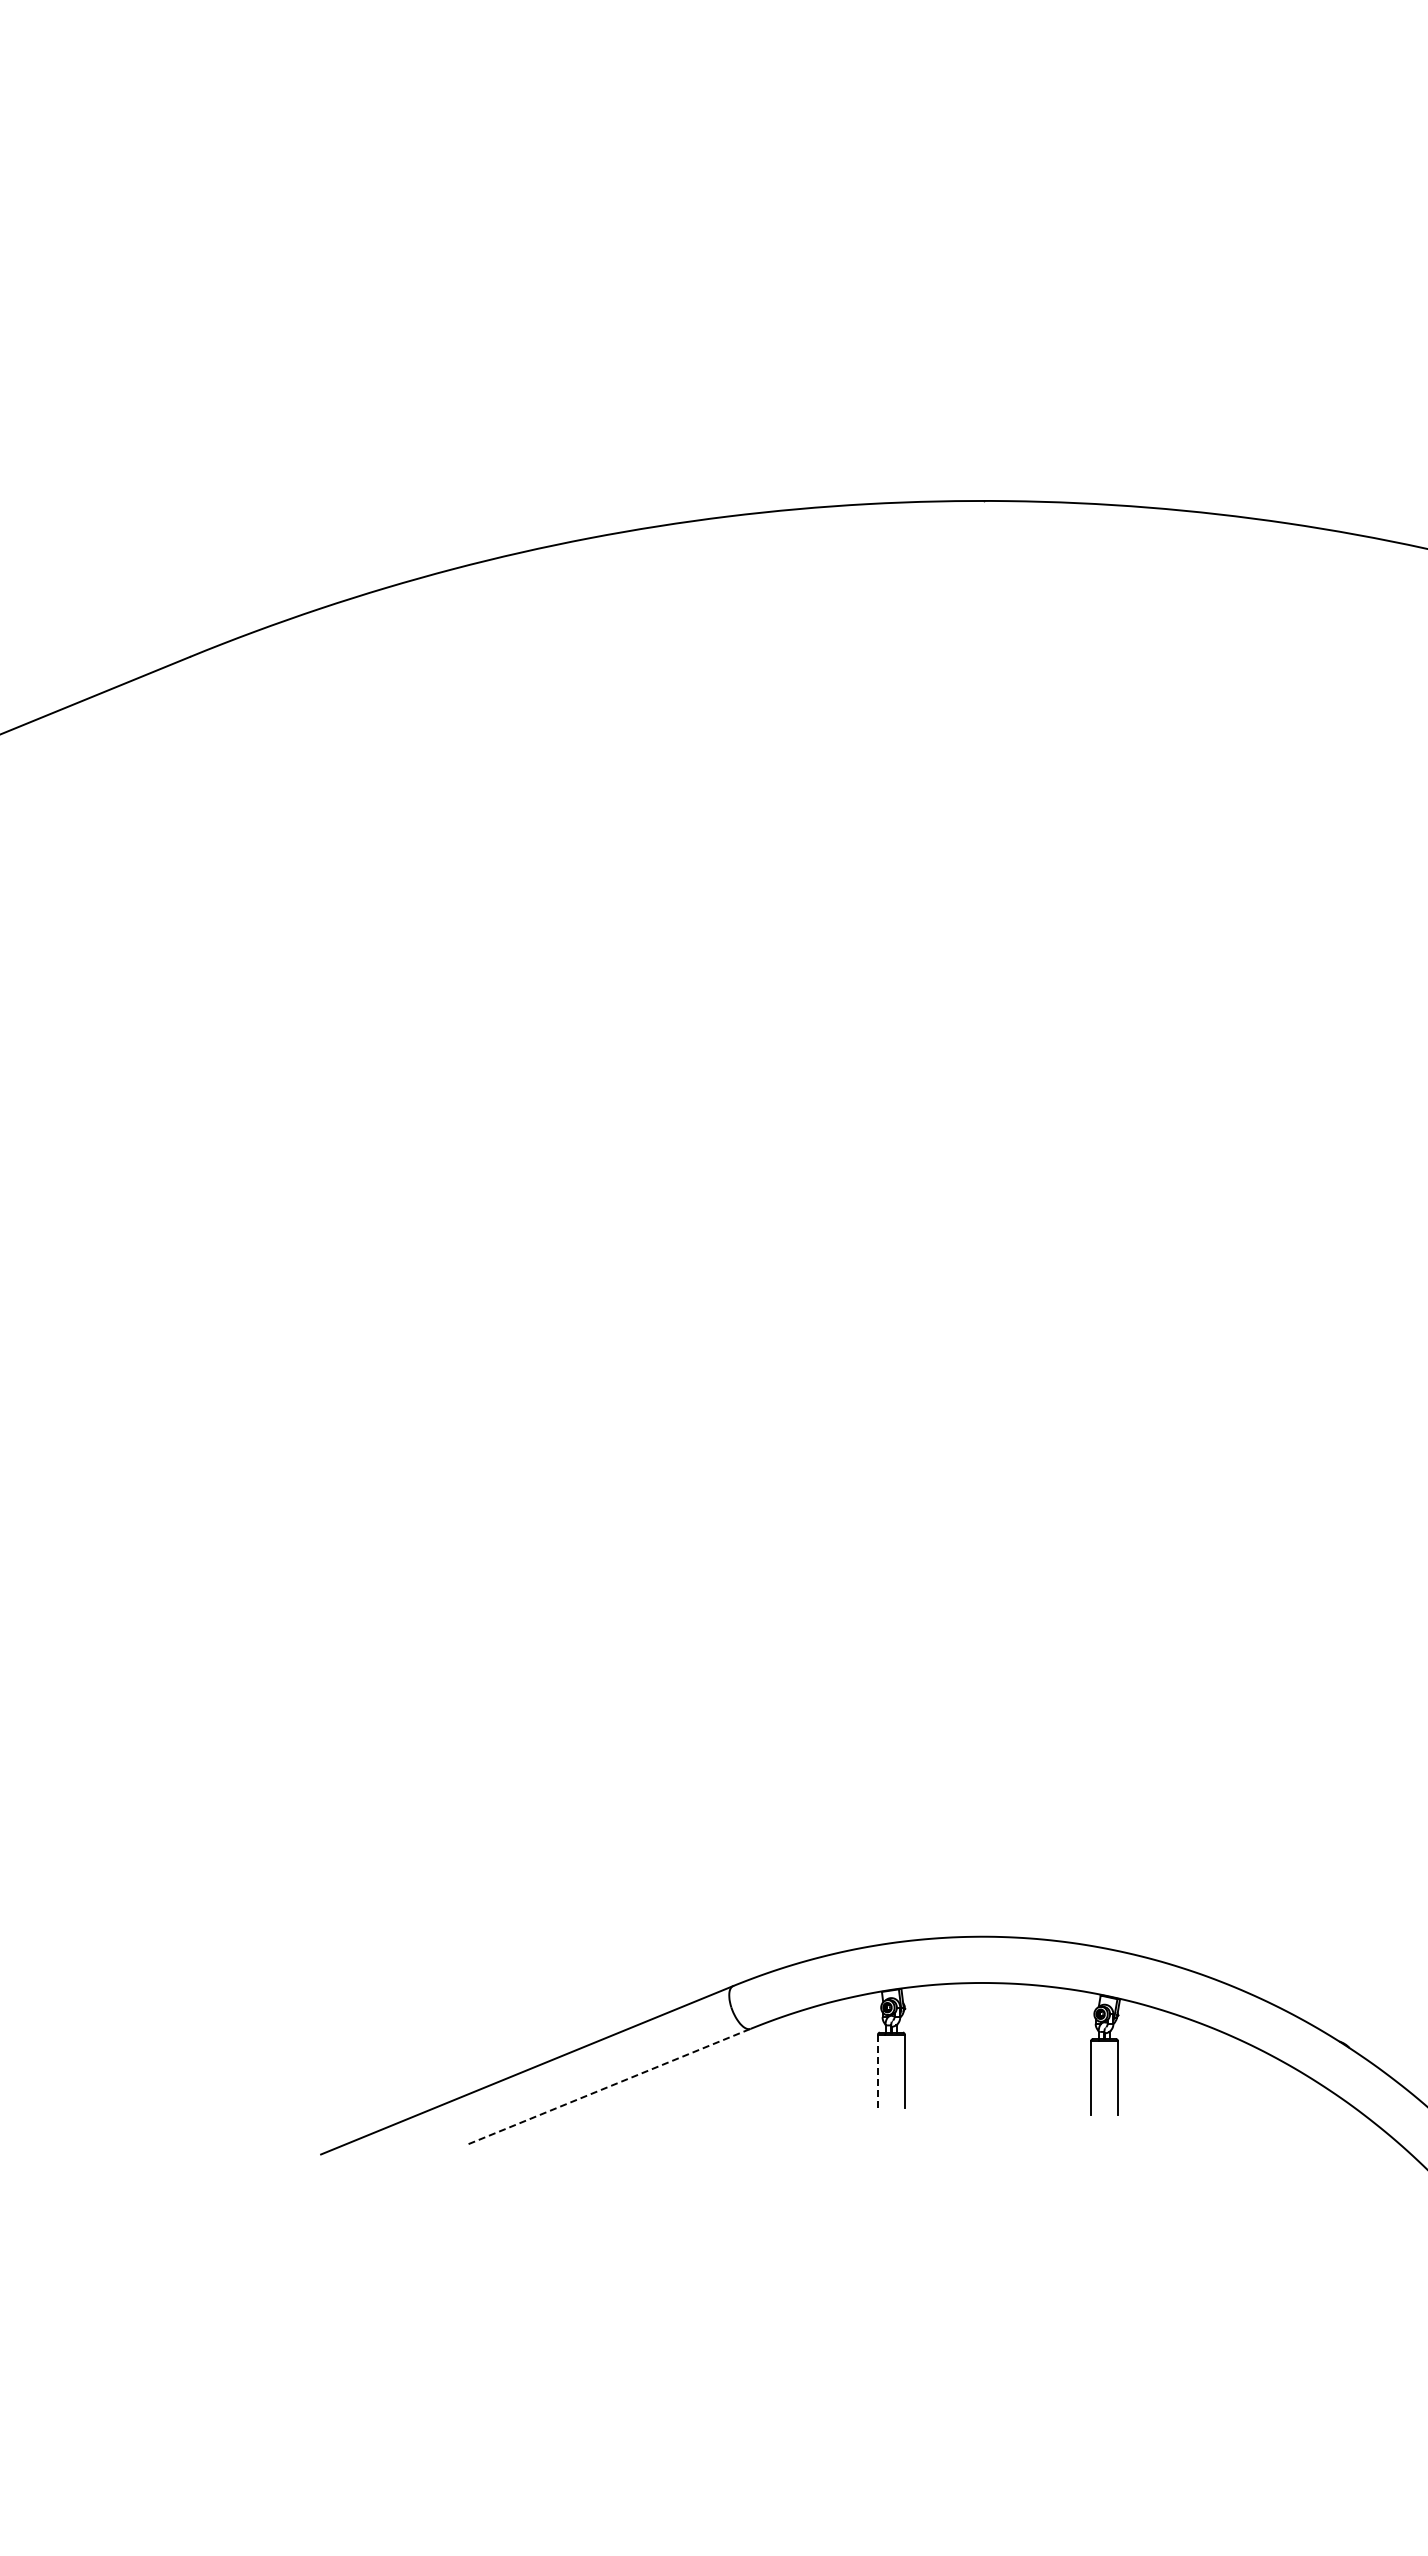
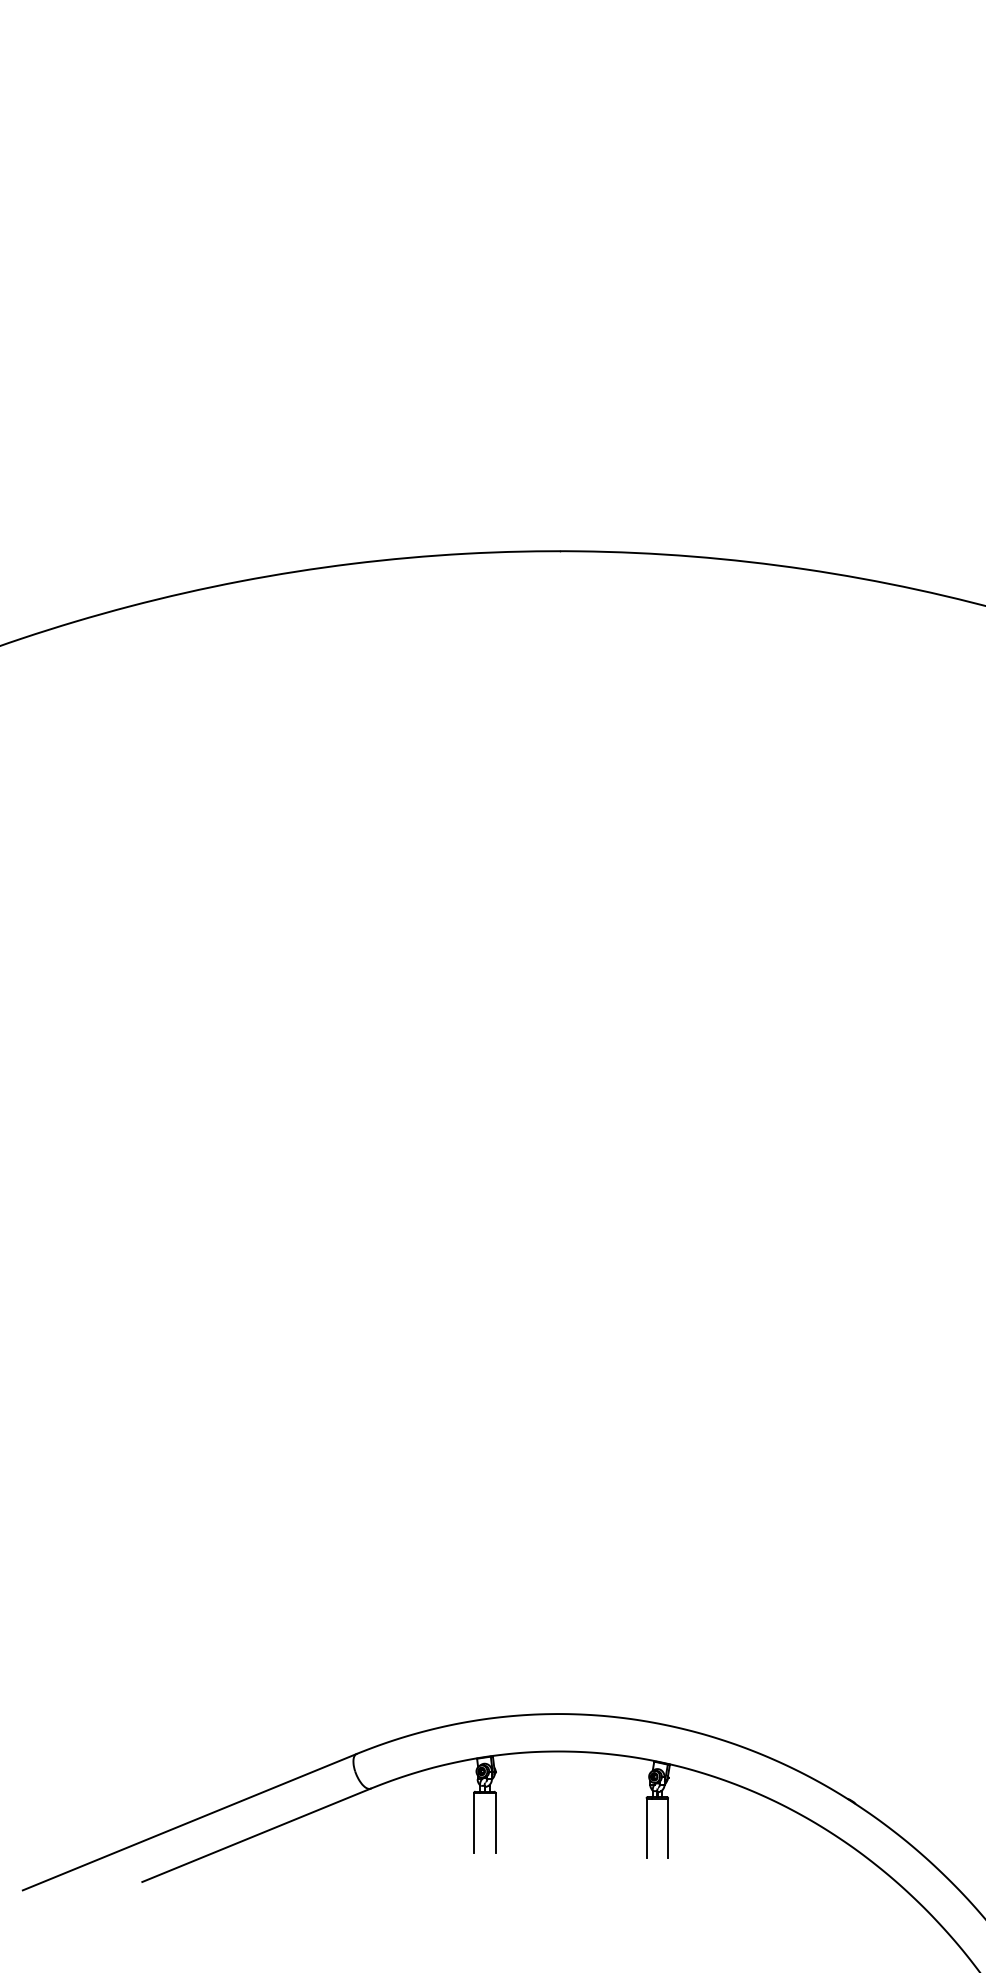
line: (878, 2071) -> (474, 1823), dashed -> solid
line: (610, 2086) -> (257, 1835), dashed -> solid

